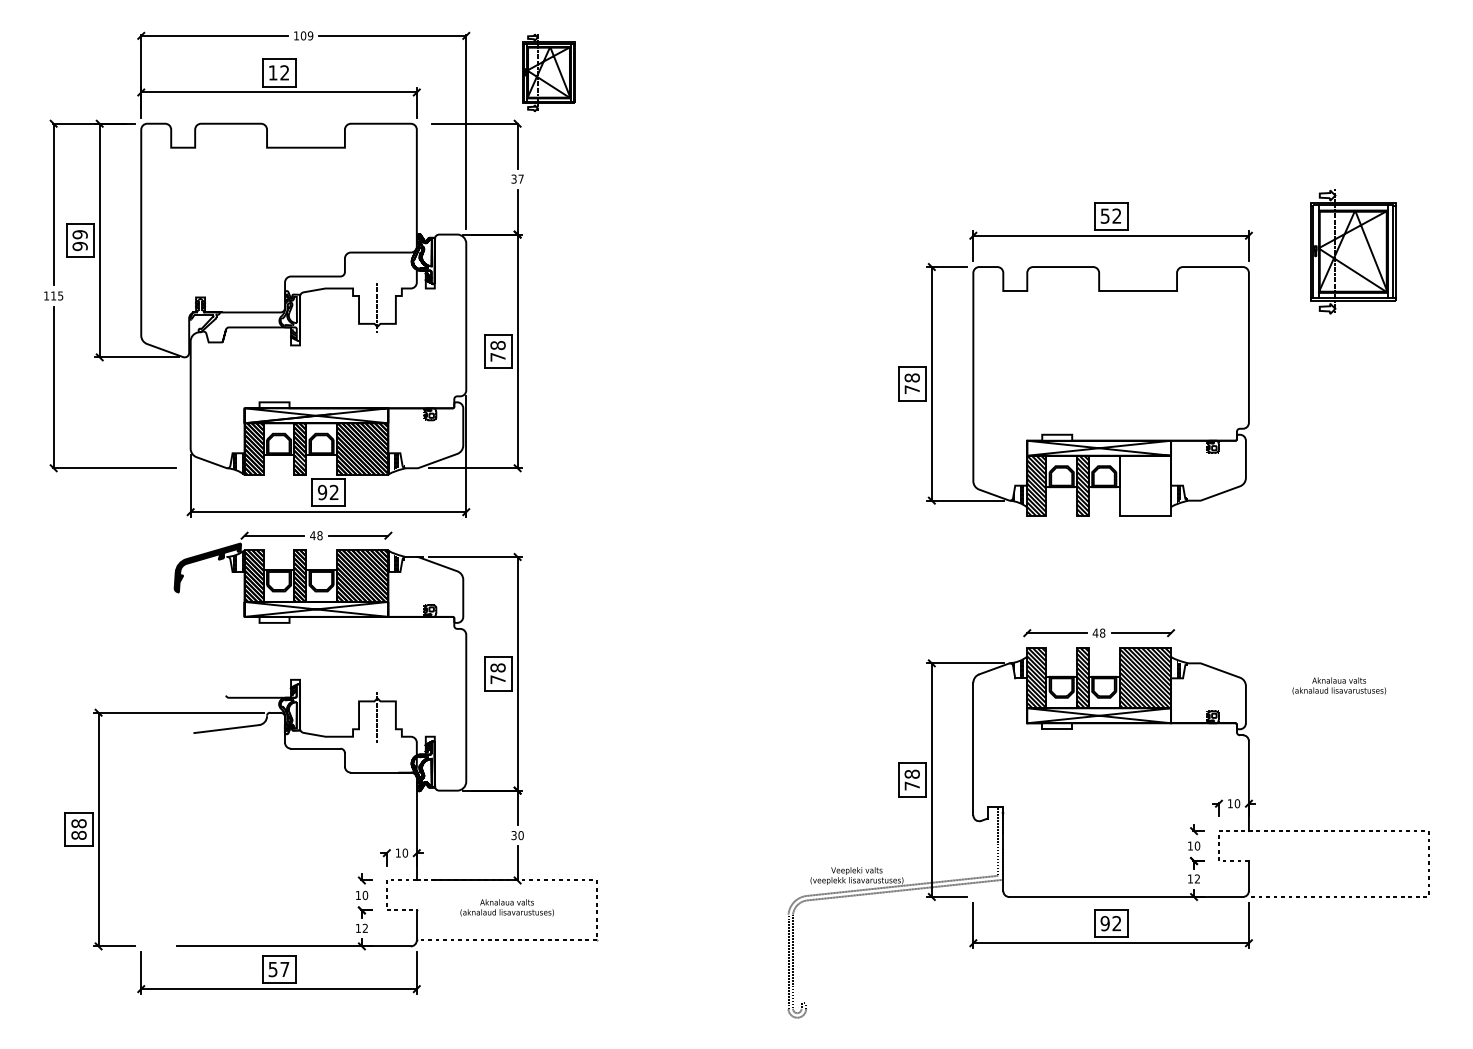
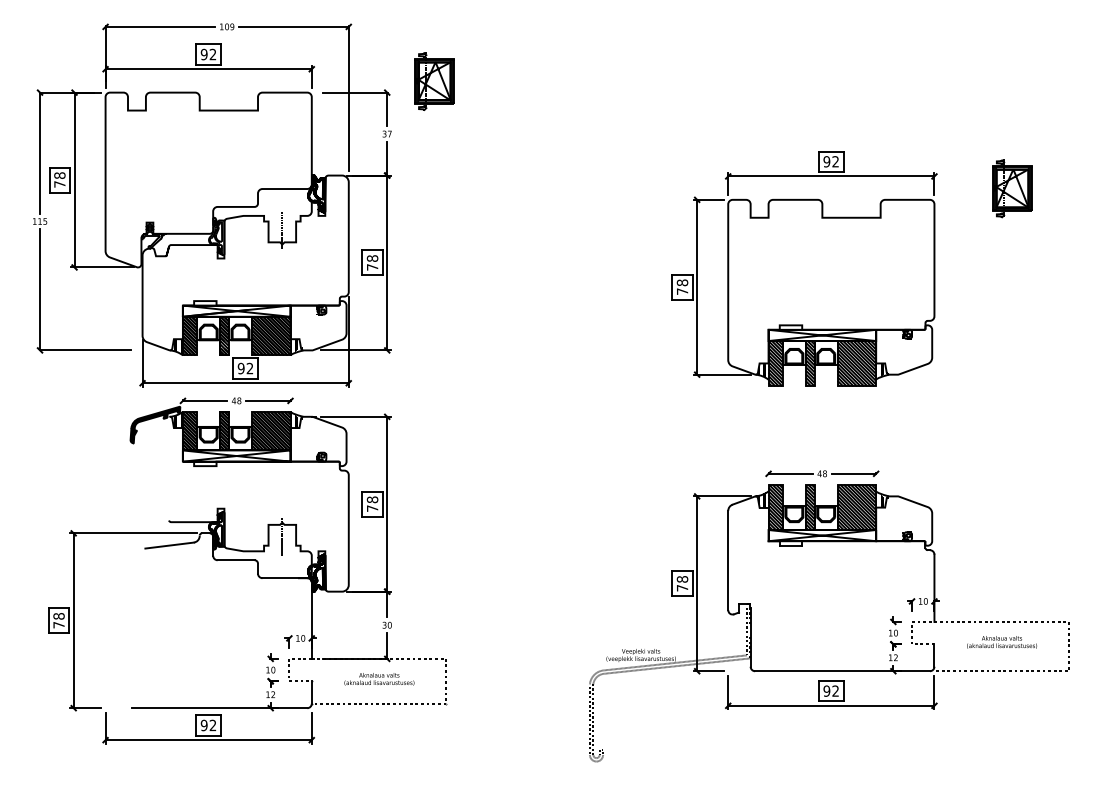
text: (272, 72) -> (203, 54), 12 -> 92
part: (548, 72) -> (434, 81), moved
text: (1104, 215) -> (826, 161), 52 -> 92
text: (79, 239) -> (59, 179), 99 -> 78
part: (1353, 251) -> (1012, 188), size x0.62
hatch: (1144, 485) -> (856, 363), added
text: (1338, 686) -> (1001, 642), moved
text: (78, 834) -> (58, 624), 88 -> 78
text: (278, 969) -> (208, 725), 57 -> 92

